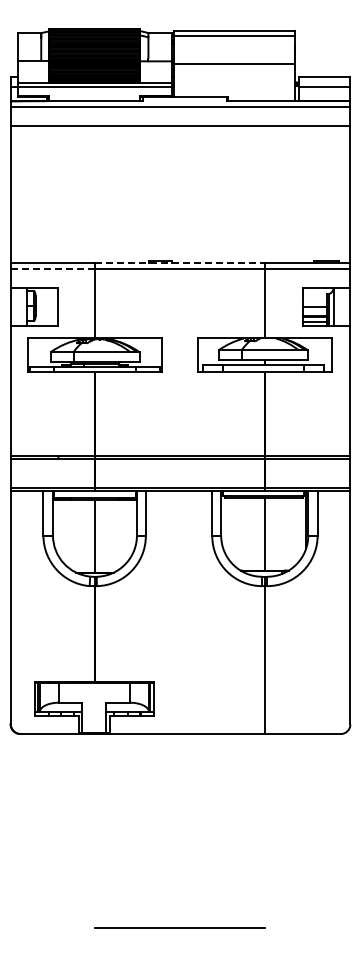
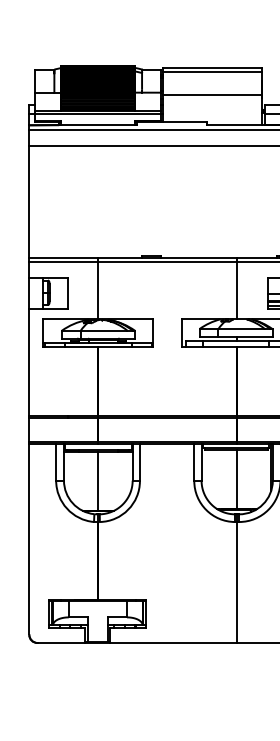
line: (179, 262) -> (167, 257), dashed -> solid
line: (52, 268) -> (63, 262), dashed -> solid

